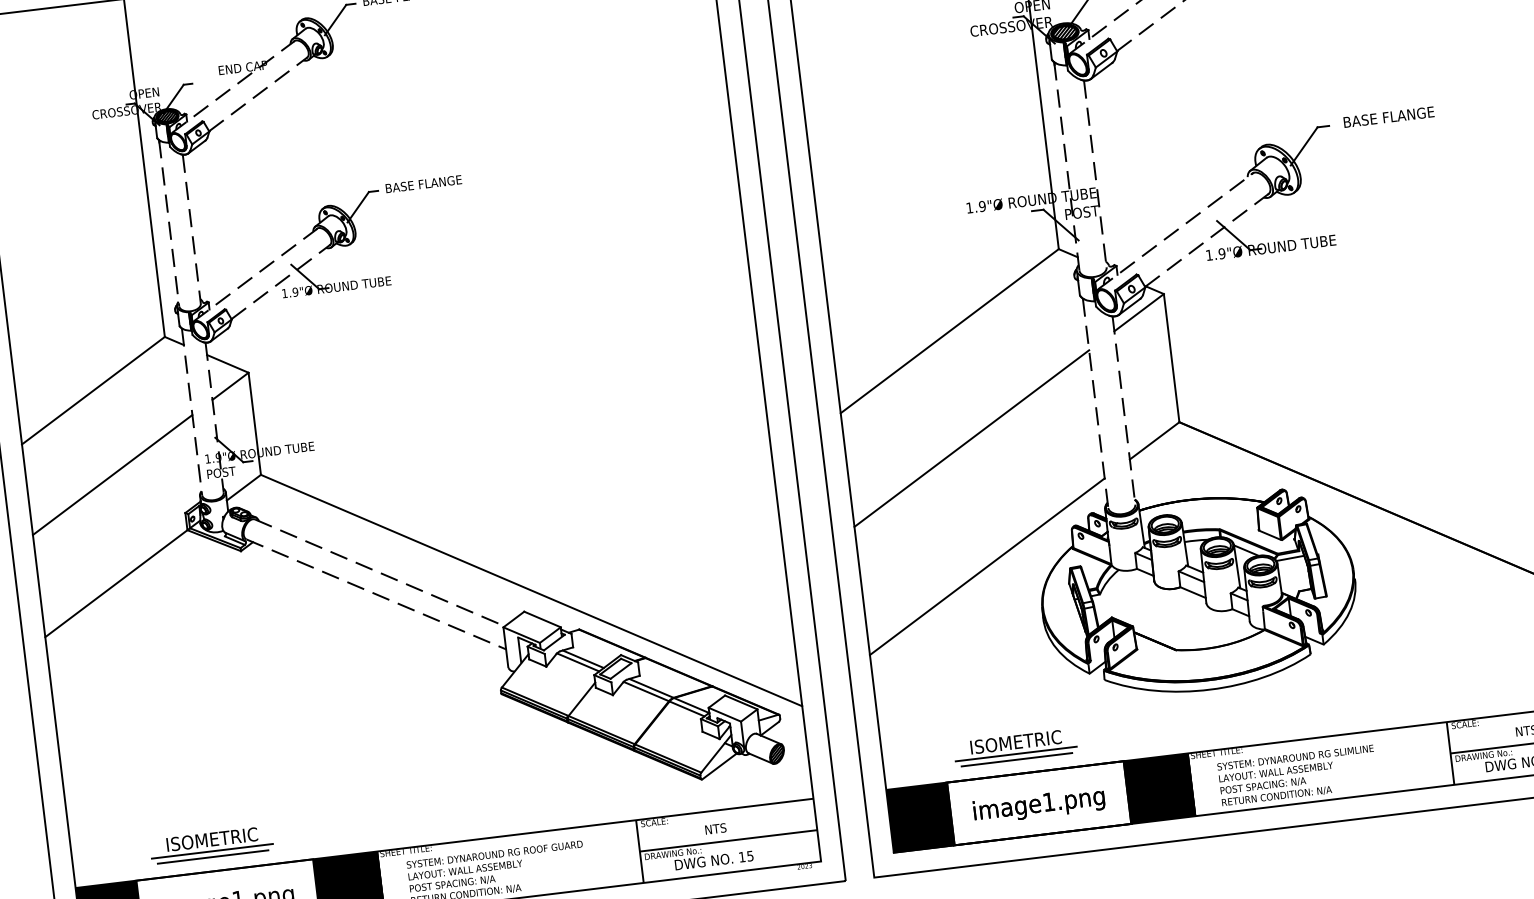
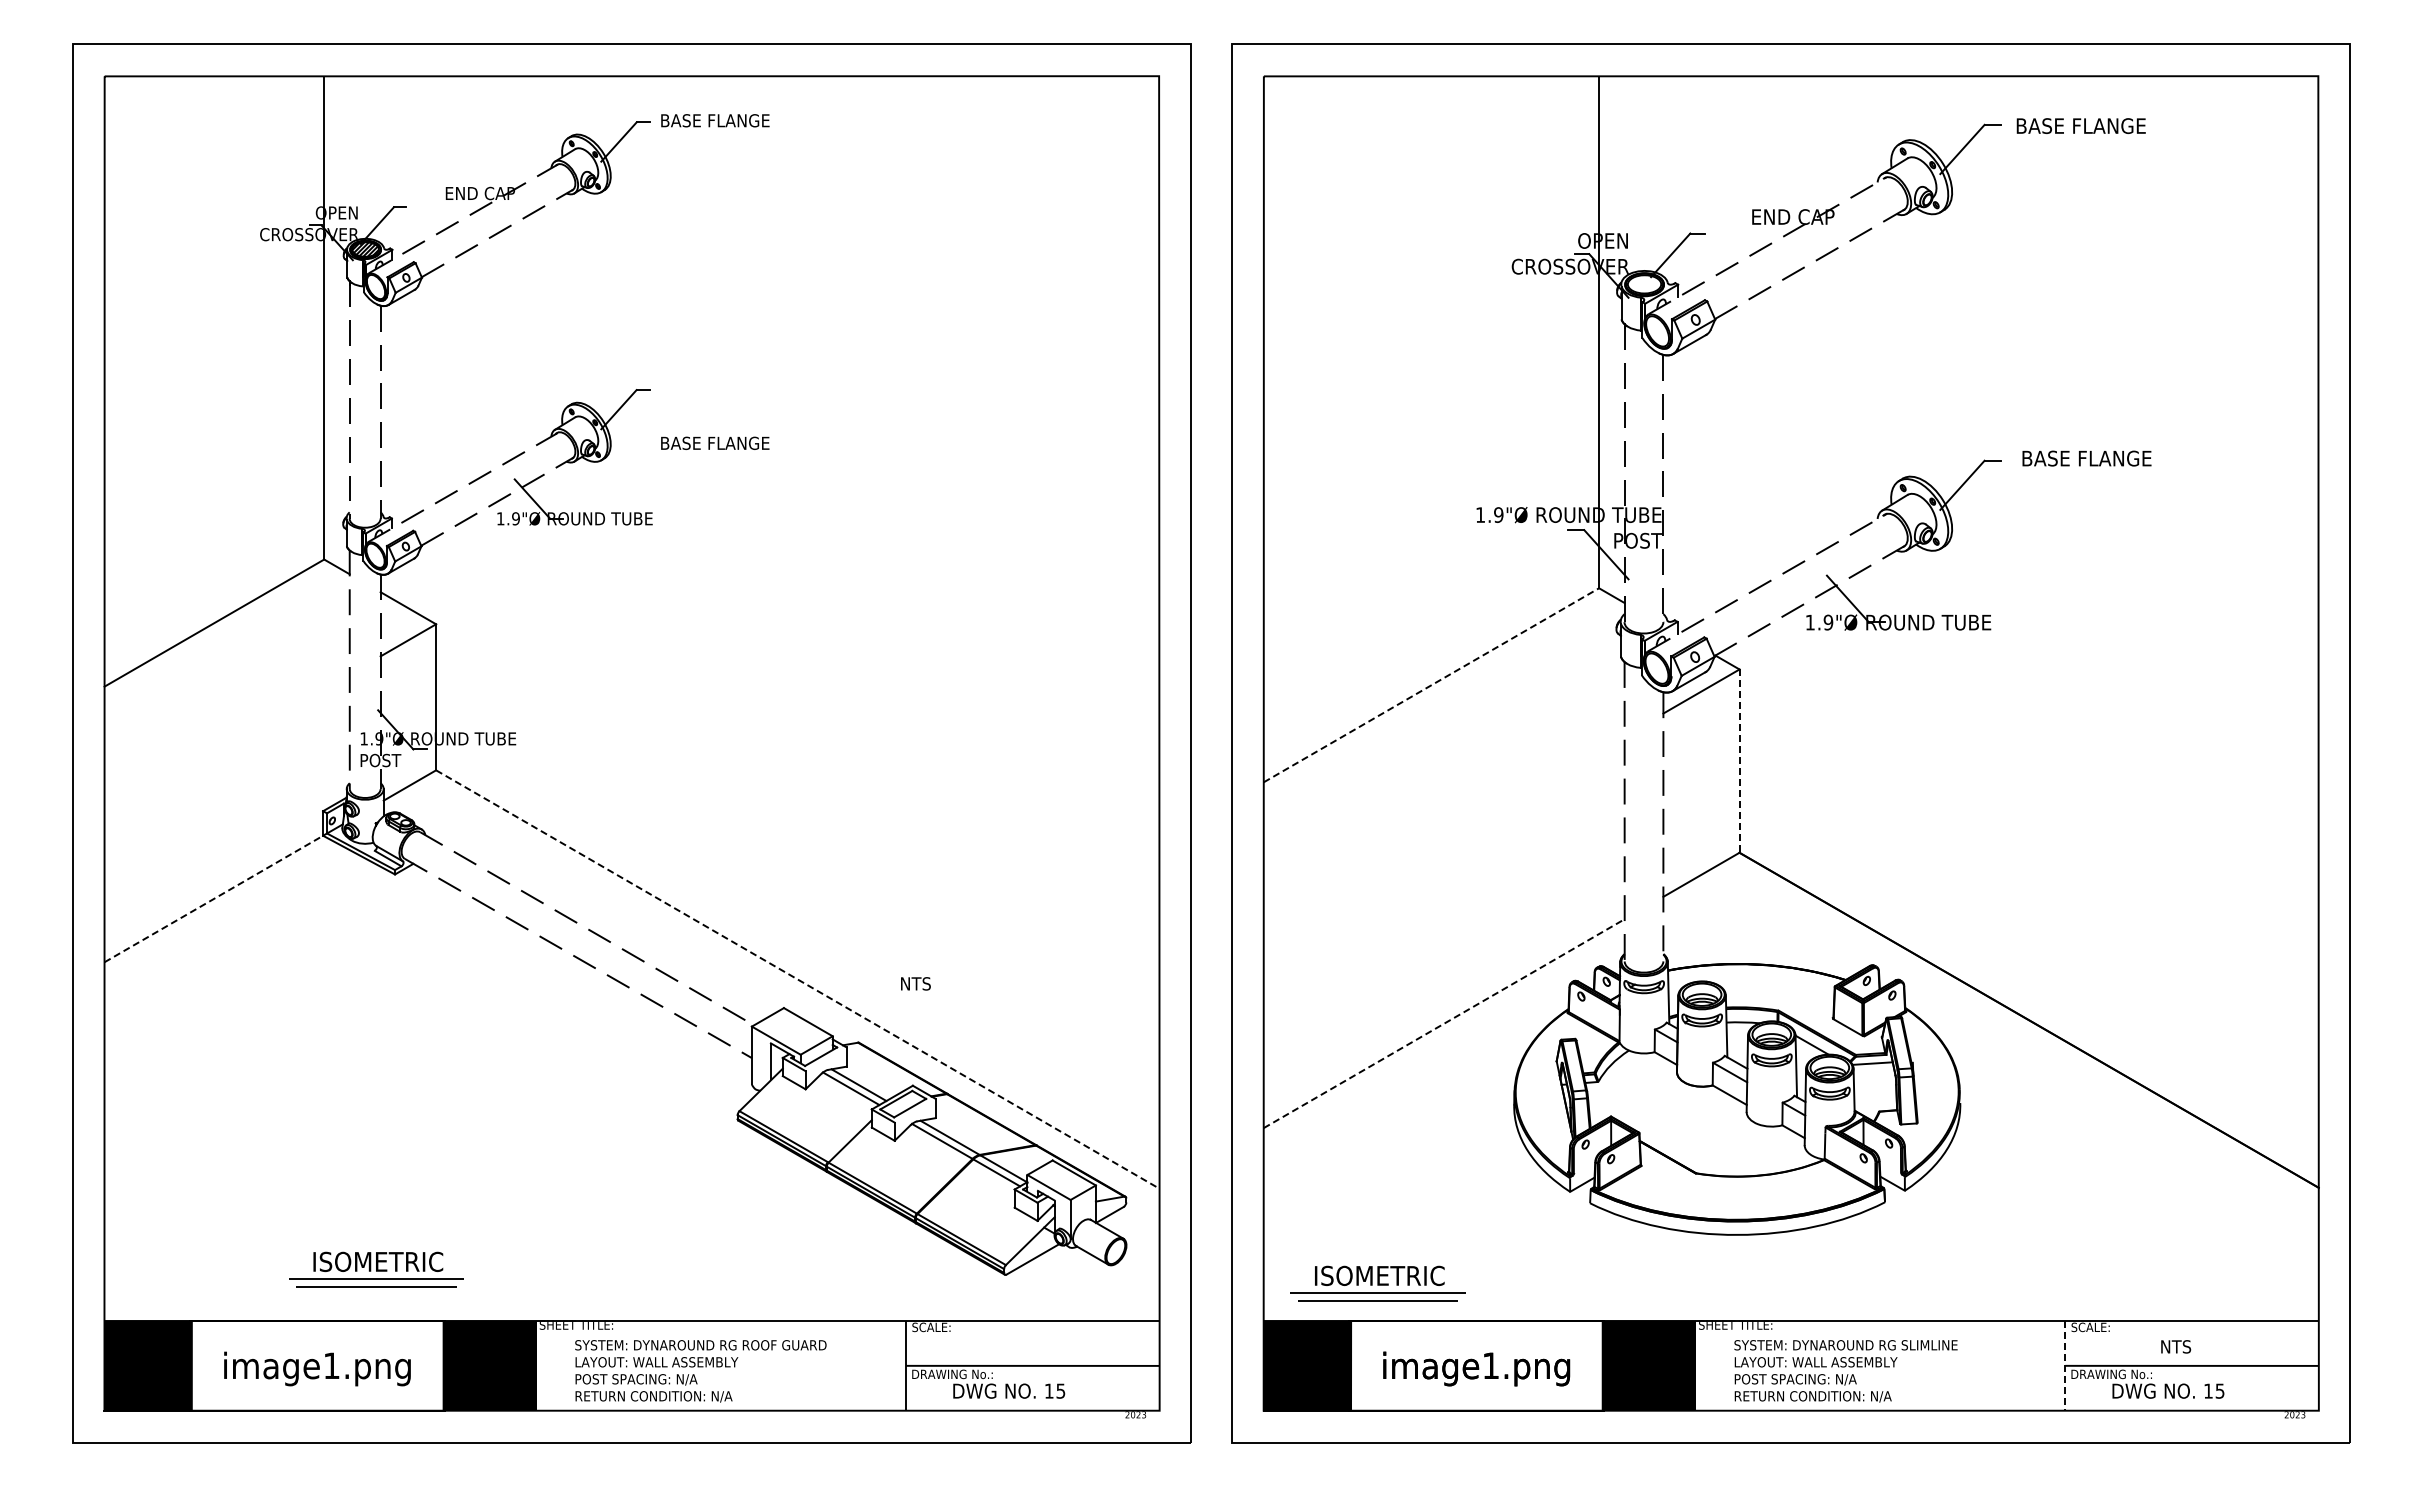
hatch: (1064, 32) -> (1644, 284), removed
text: (423, 183) -> (715, 442), moved
line: (949, 331) -> (1431, 685), solid -> dashed
line: (1171, 358) -> (1739, 761), solid -> dashed
line: (971, 438) -> (1443, 839), removed
line: (112, 475) -> (226, 745), removed
line: (987, 566) -> (1444, 1023), solid -> dashed
line: (117, 582) -> (215, 897), solid -> dashed
line: (531, 590) -> (797, 979), solid -> dashed
part: (1015, 747) -> (1377, 1283), moved
hatch: (776, 753) -> (1115, 1251), removed
line: (1450, 753) -> (2065, 1365), solid -> dashed
text: (715, 828) -> (915, 983), moved
part: (211, 844) -> (376, 1269), moved

